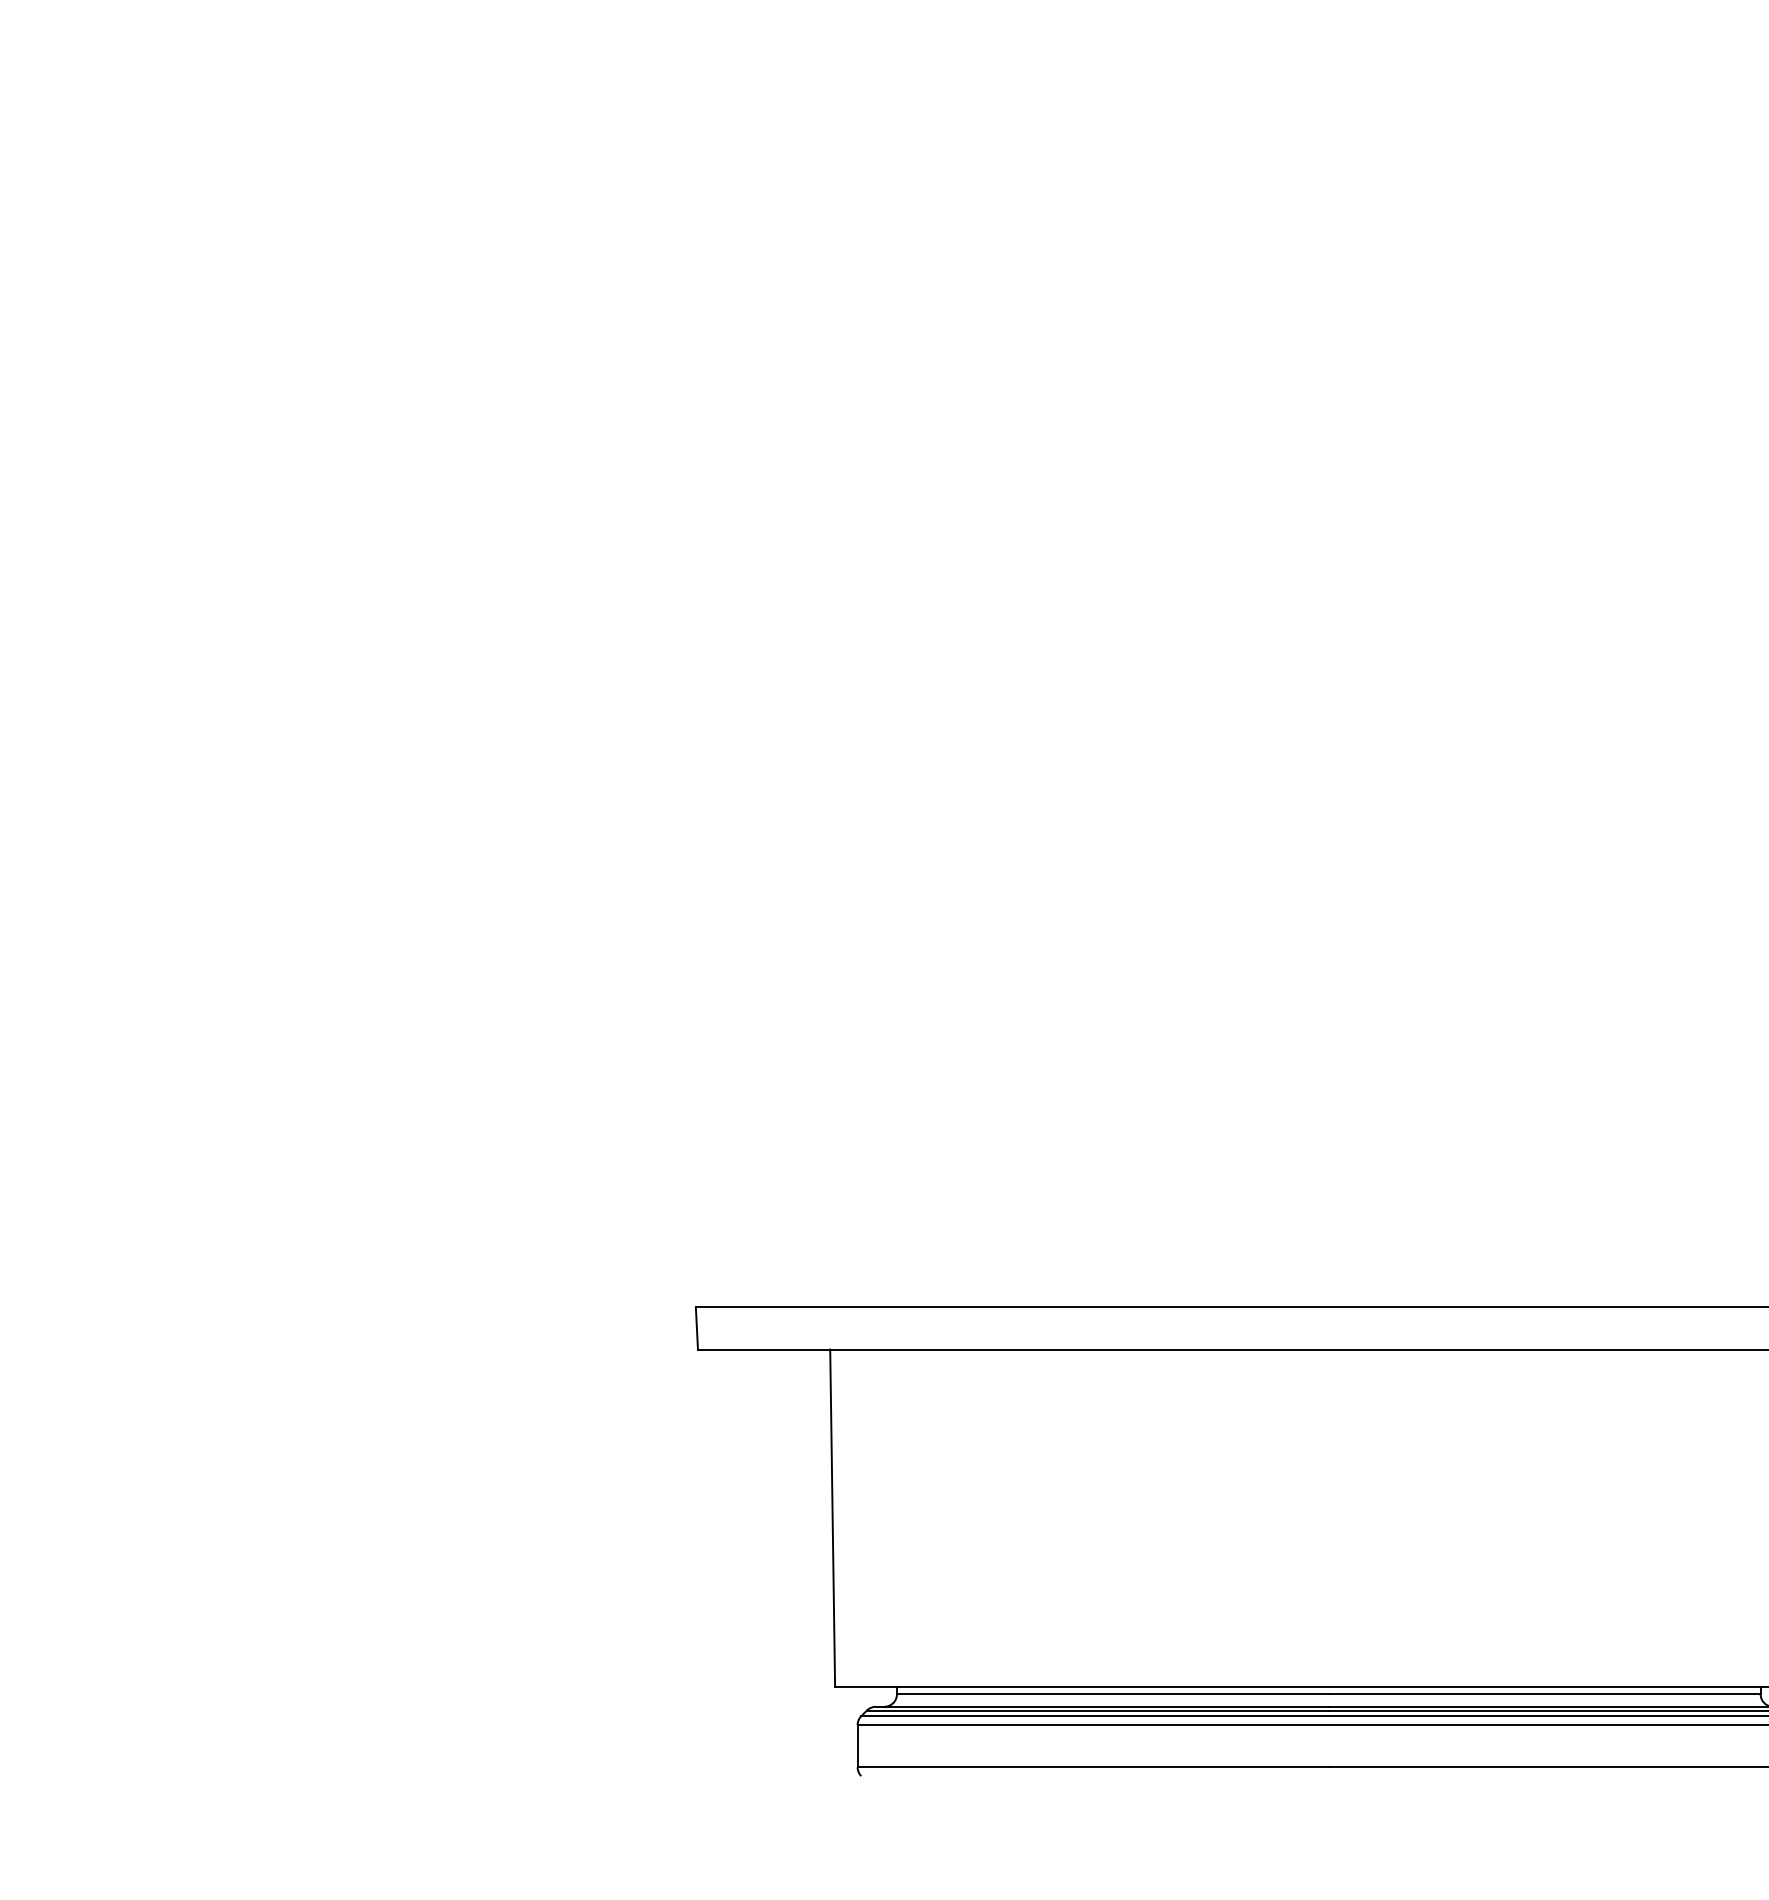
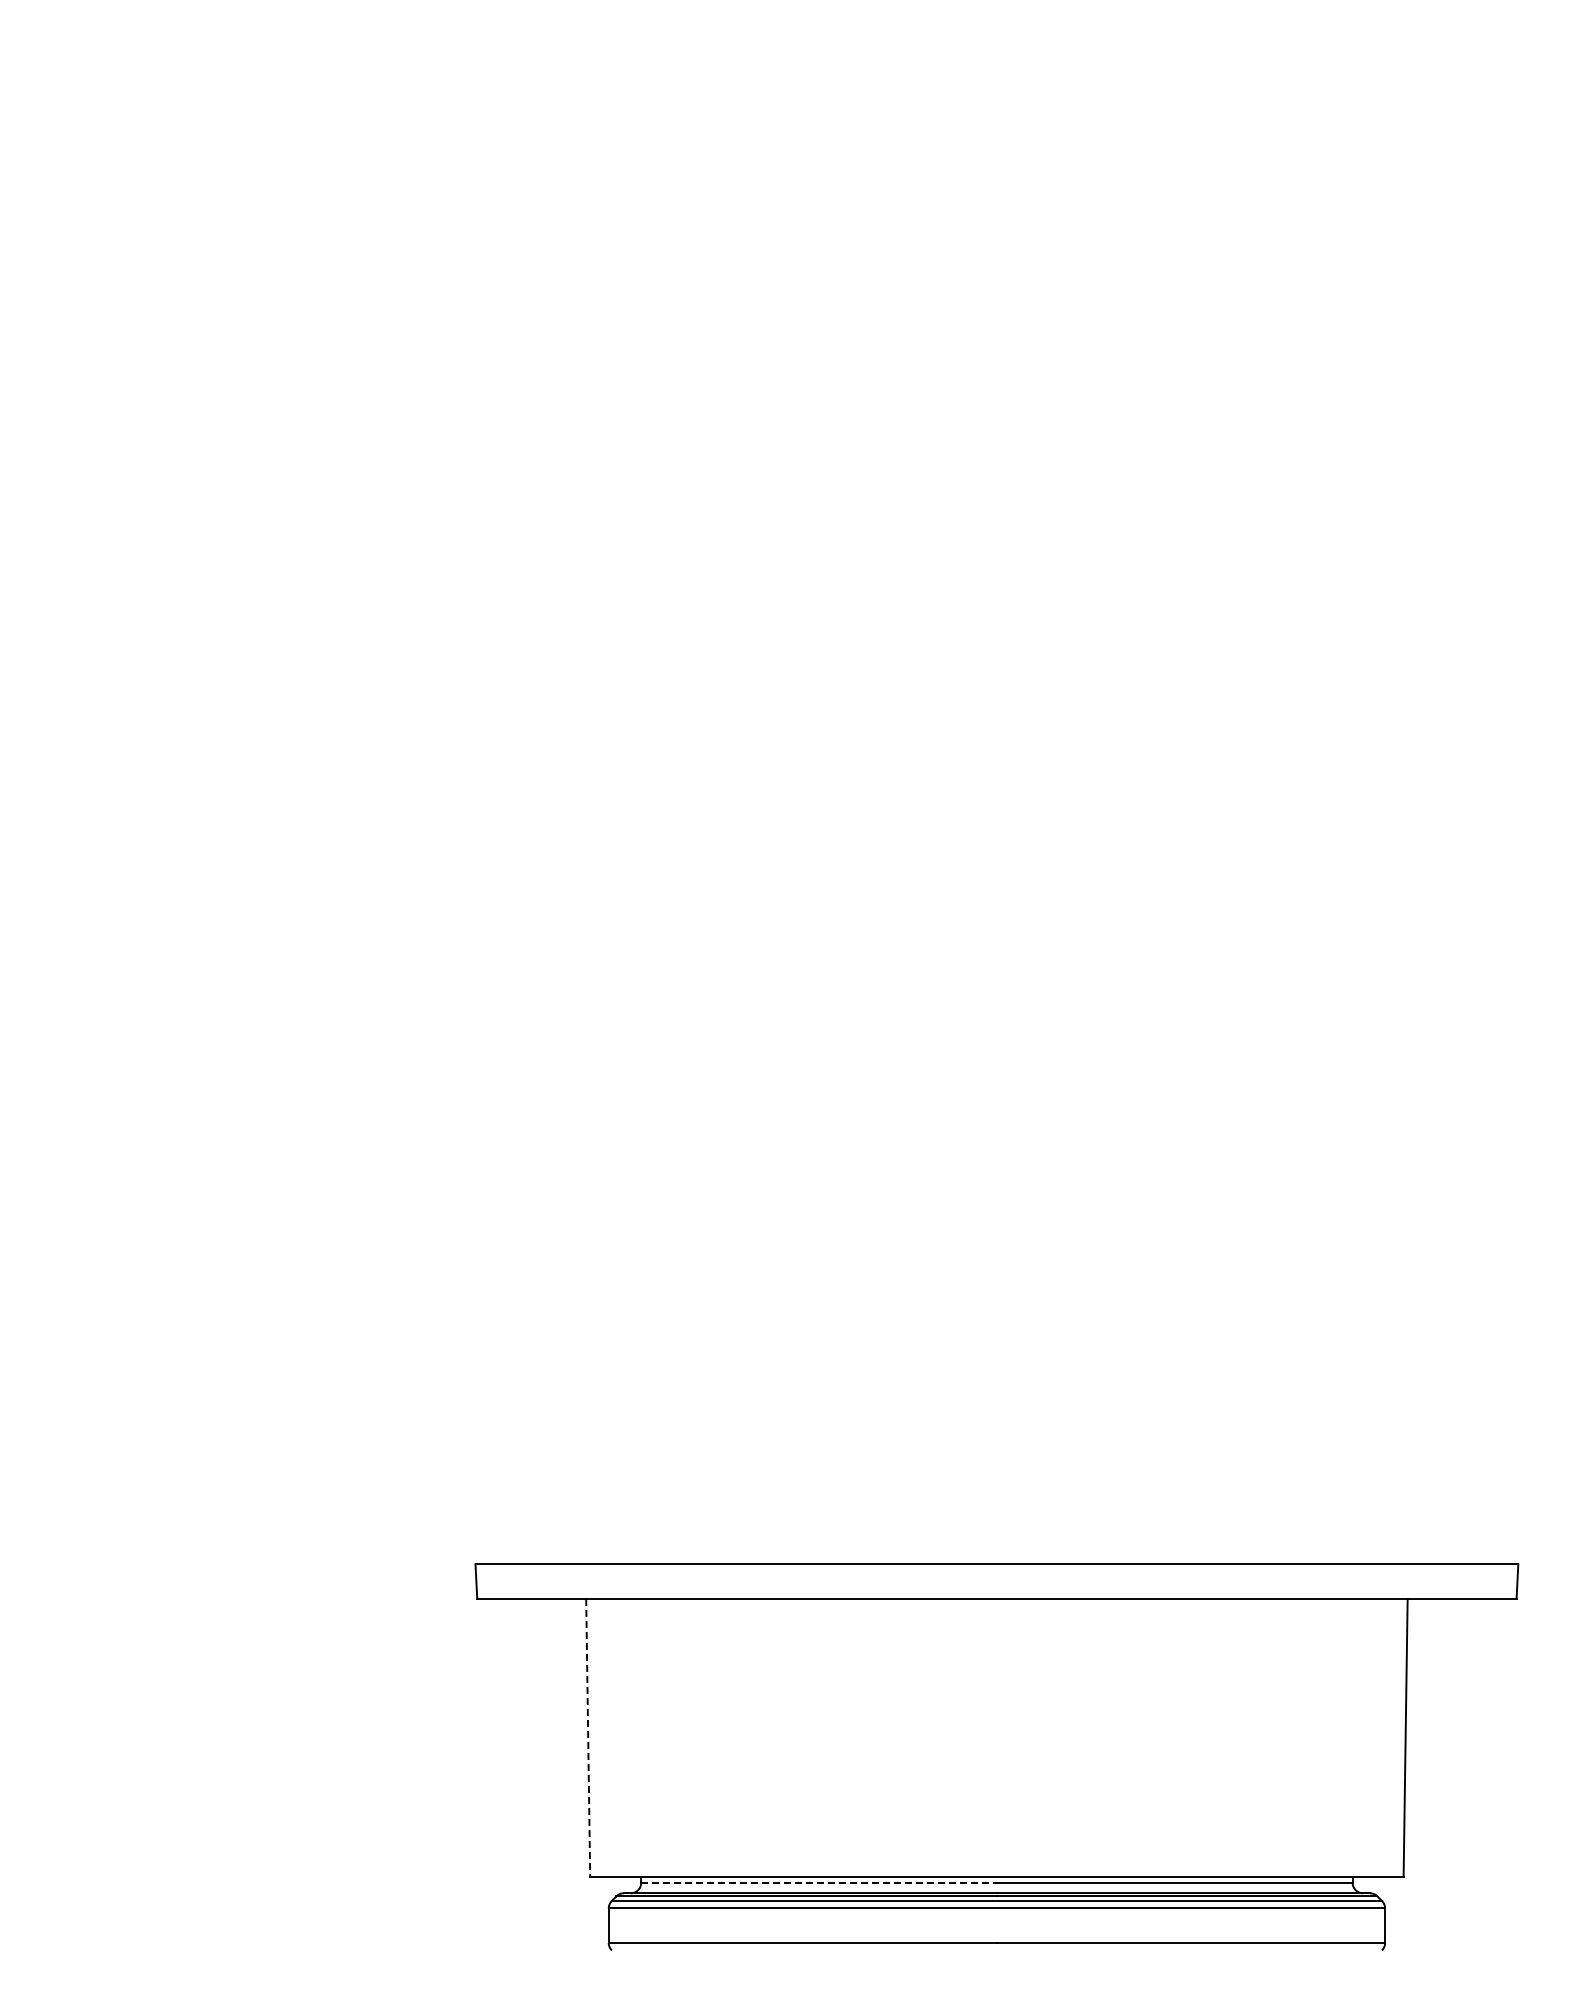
line: (833, 1518) -> (588, 1738), solid -> dashed
line: (1113, 1693) -> (819, 1882), solid -> dashed

